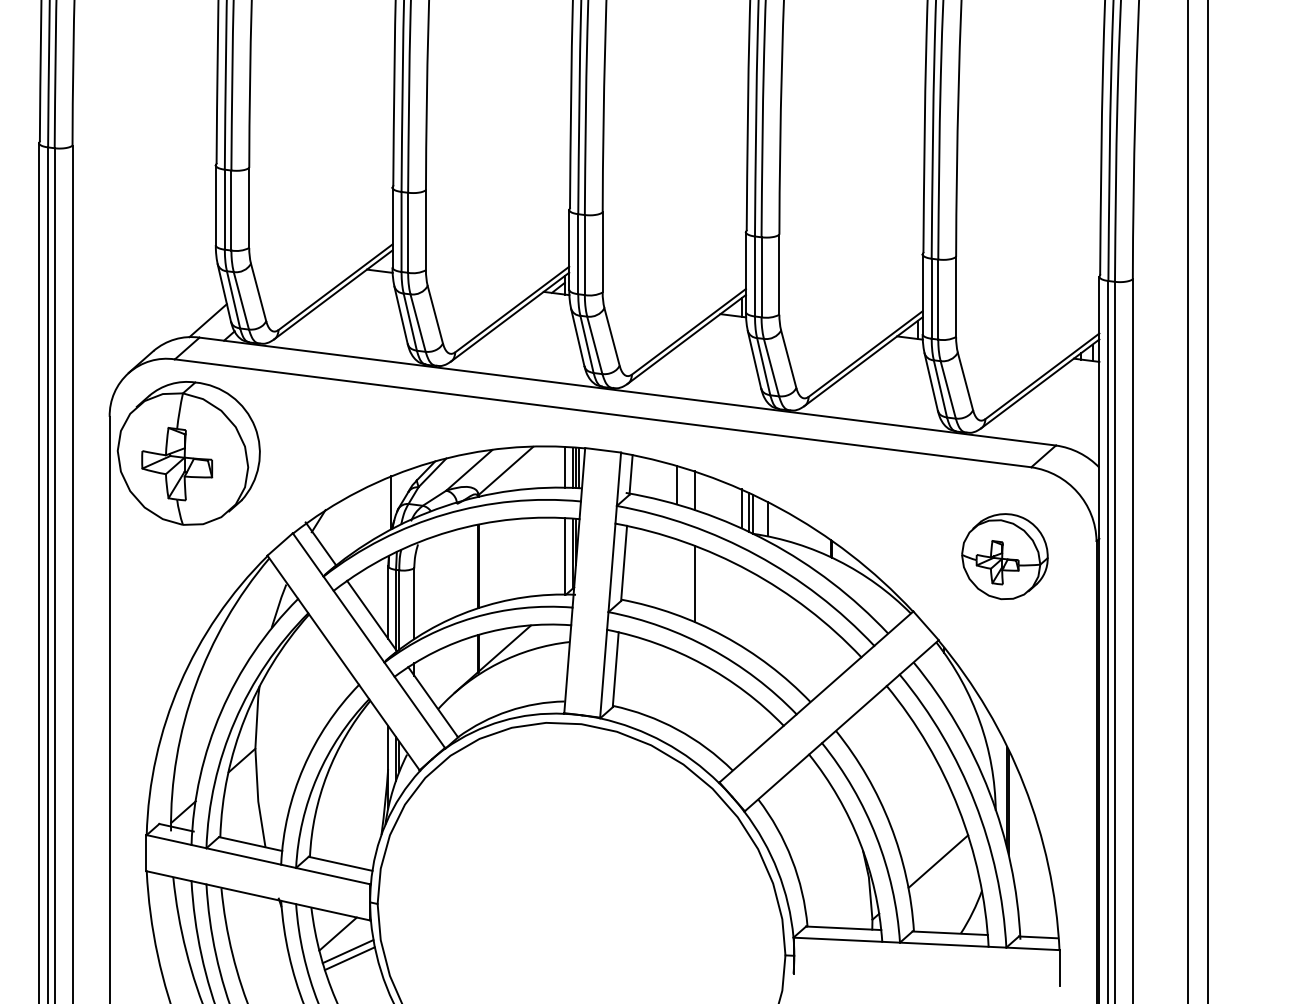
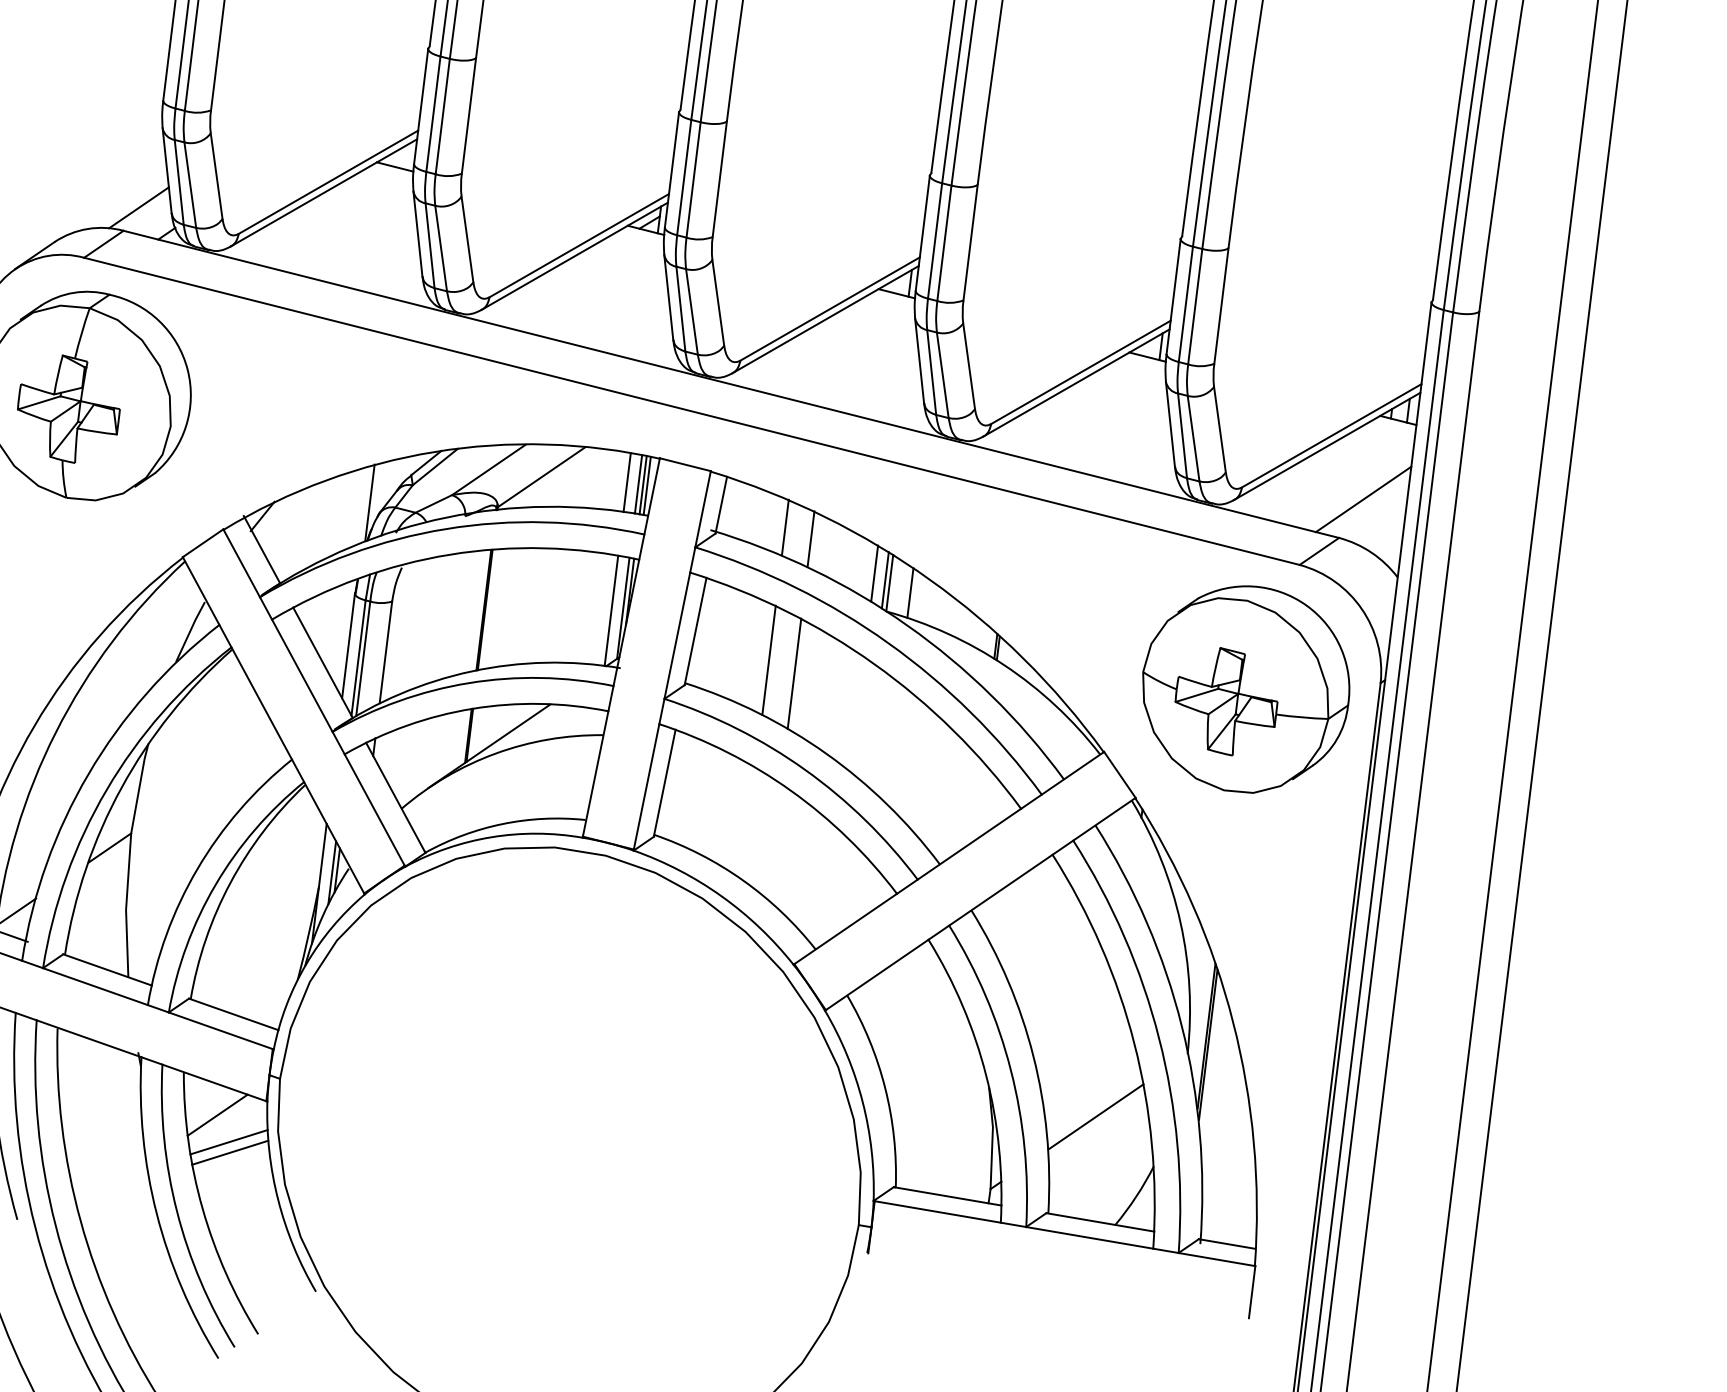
line: (1069, 416) -> (1363, 498), added
part: (1004, 556) -> (1245, 688), size x1.67
line: (676, 576) -> (768, 659), added

